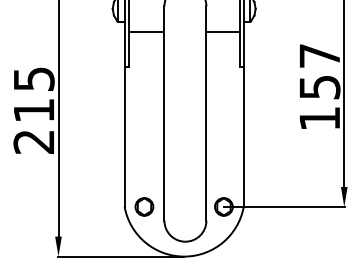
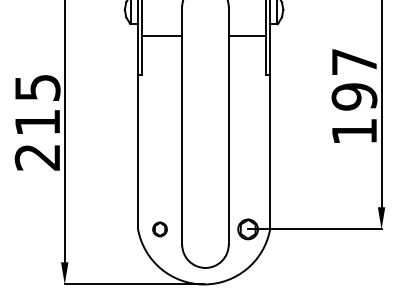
text: (319, 87) -> (354, 97), 157 -> 197
part: (144, 206) -> (160, 228), size x0.7

